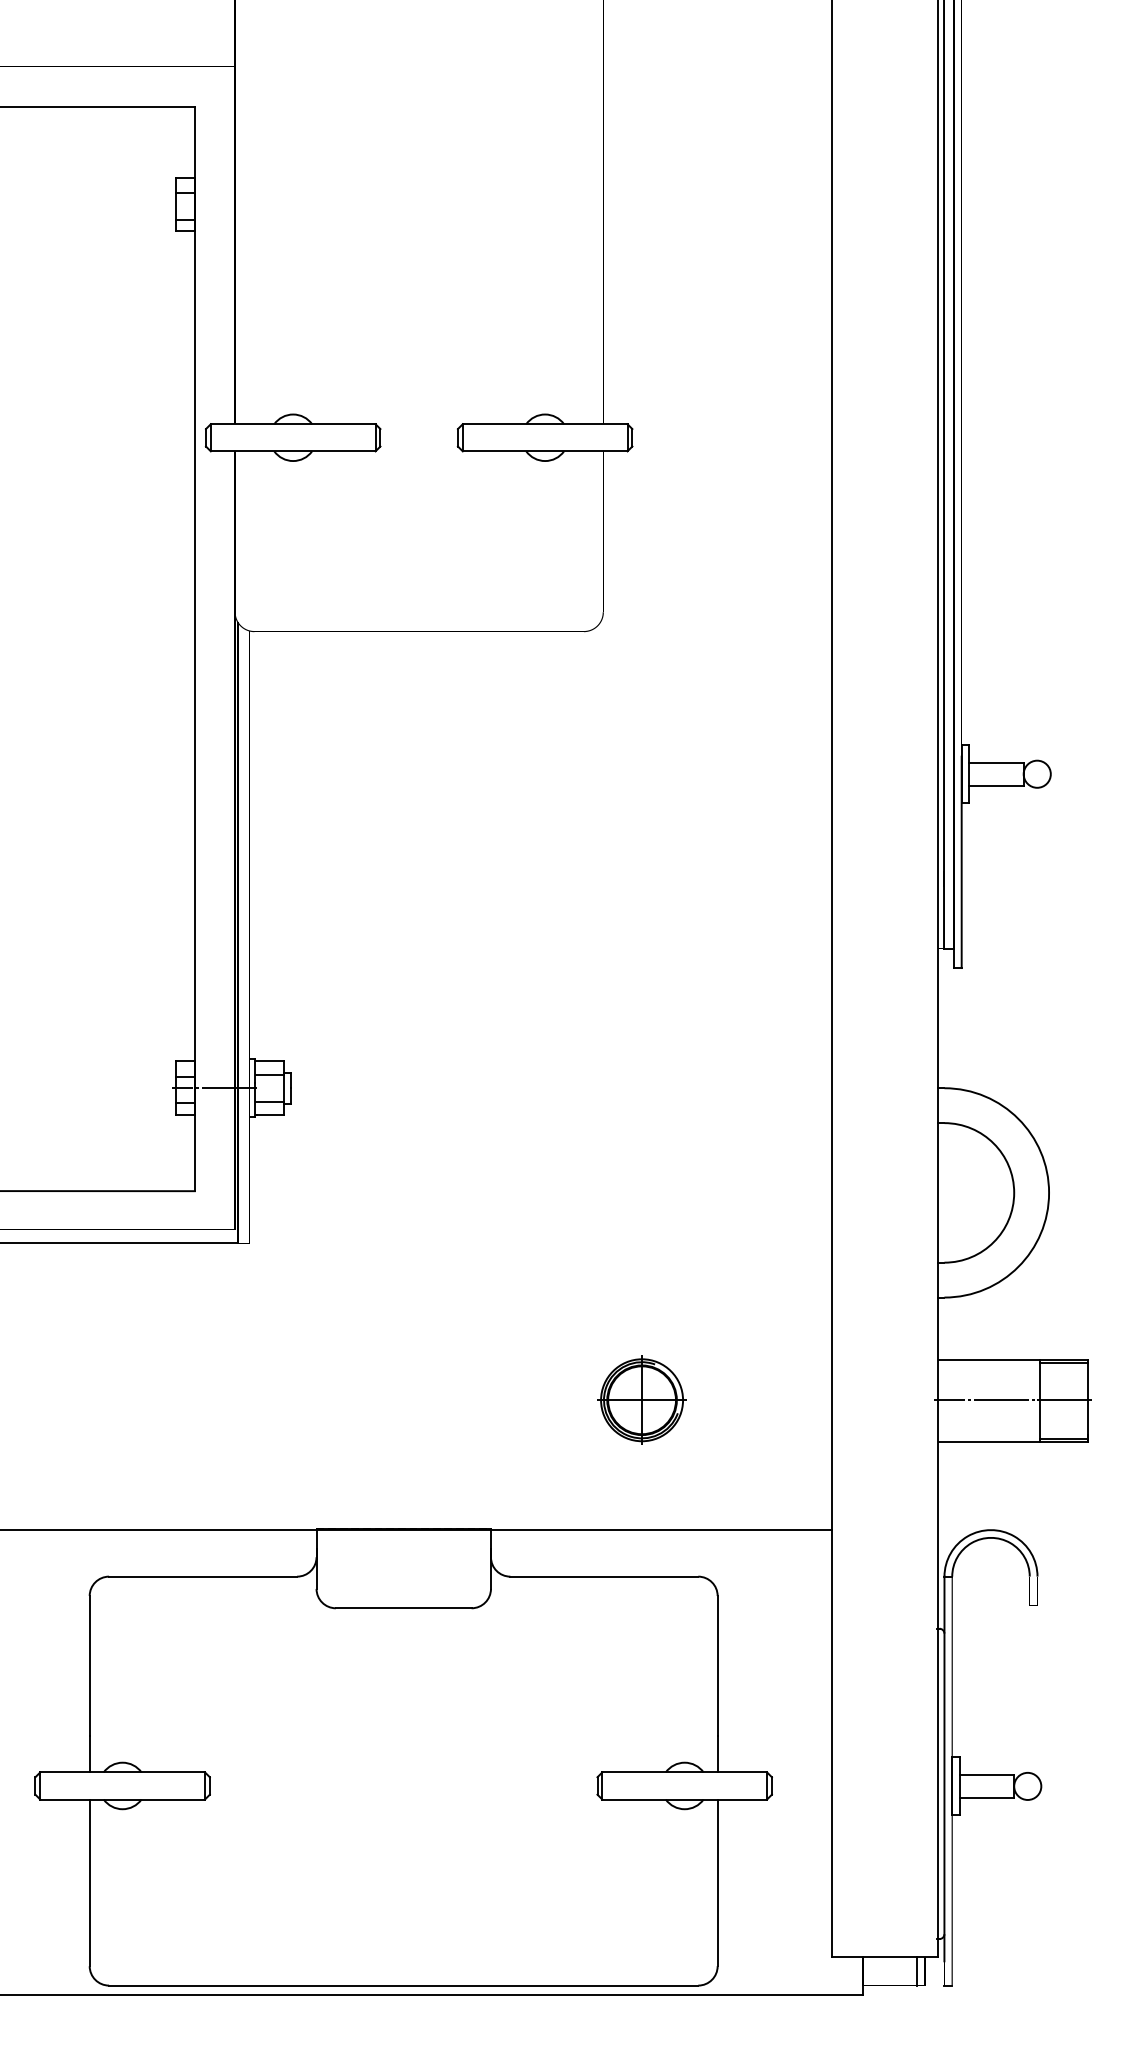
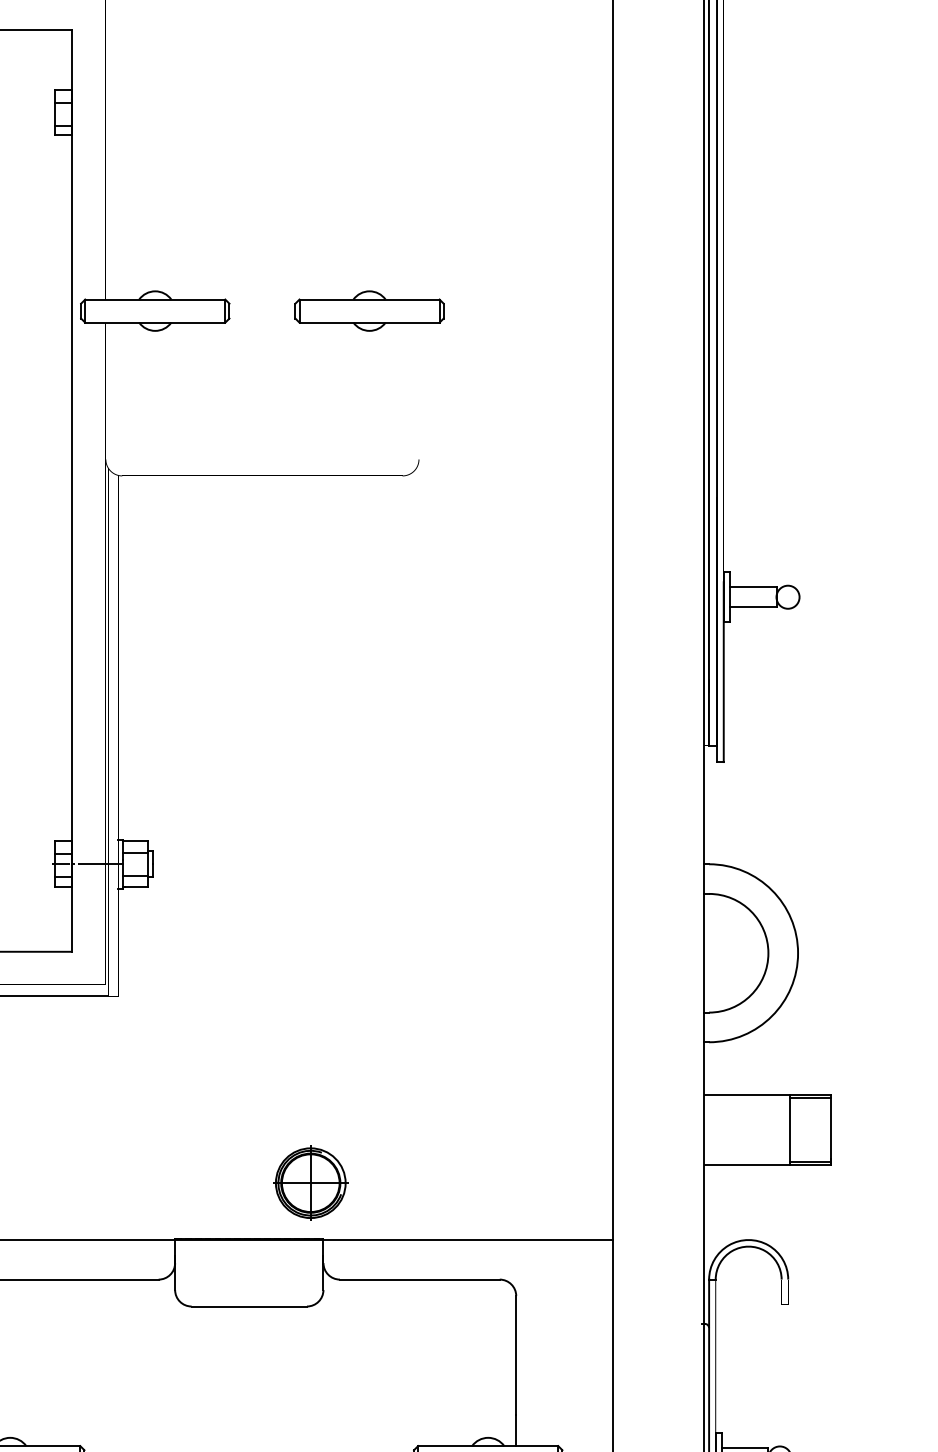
part: (641, 1399) -> (310, 1182), moved
line: (1013, 1400) -> (767, 1129), removed

